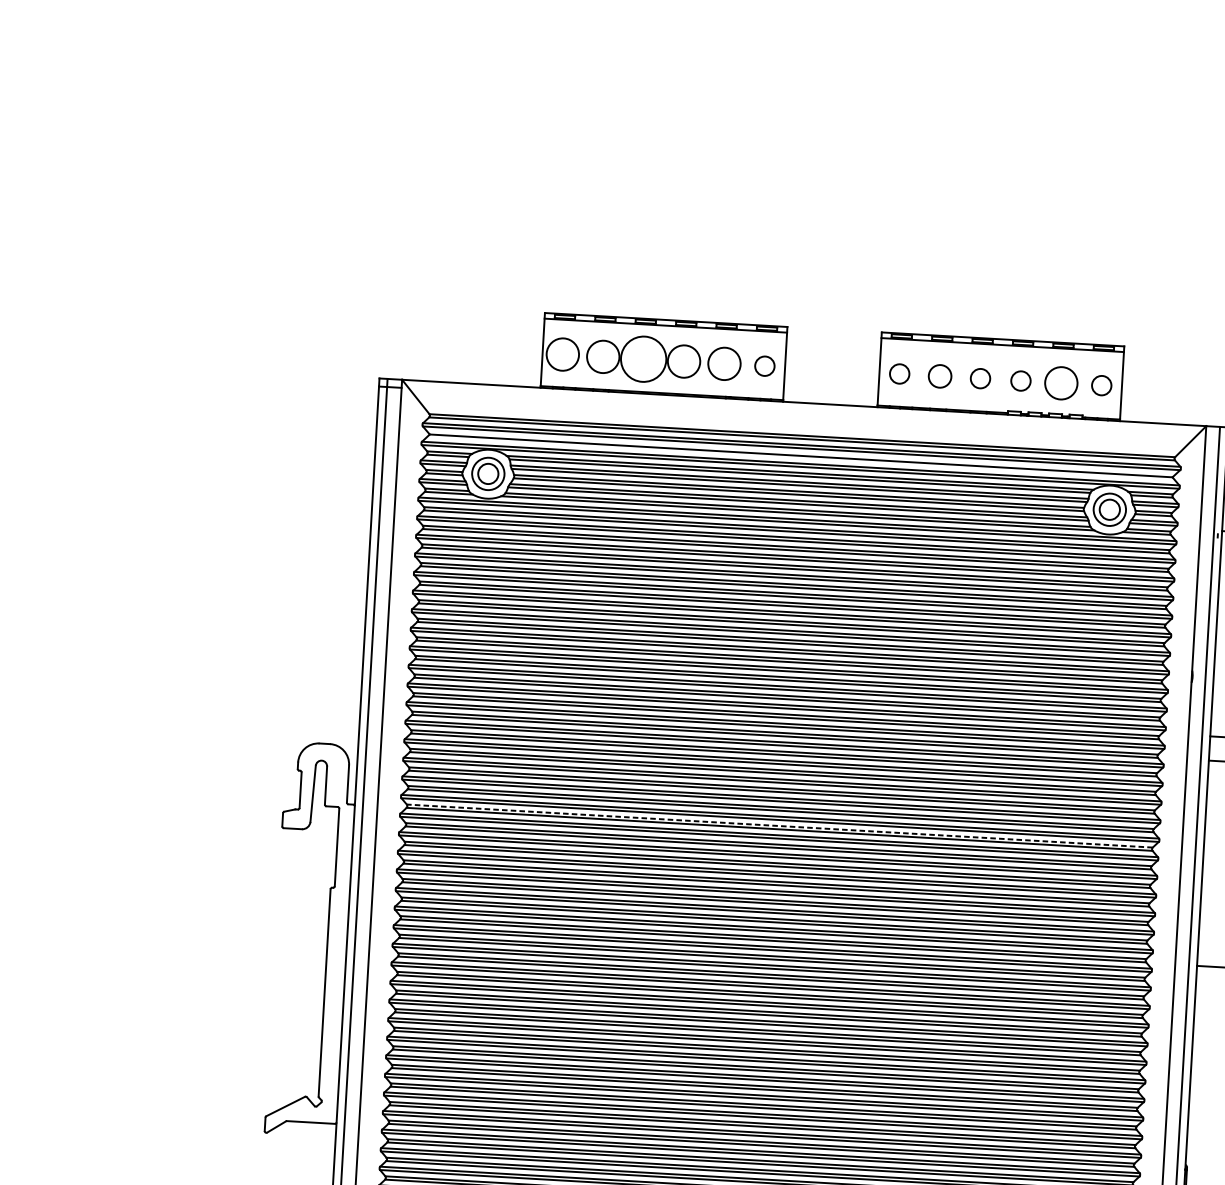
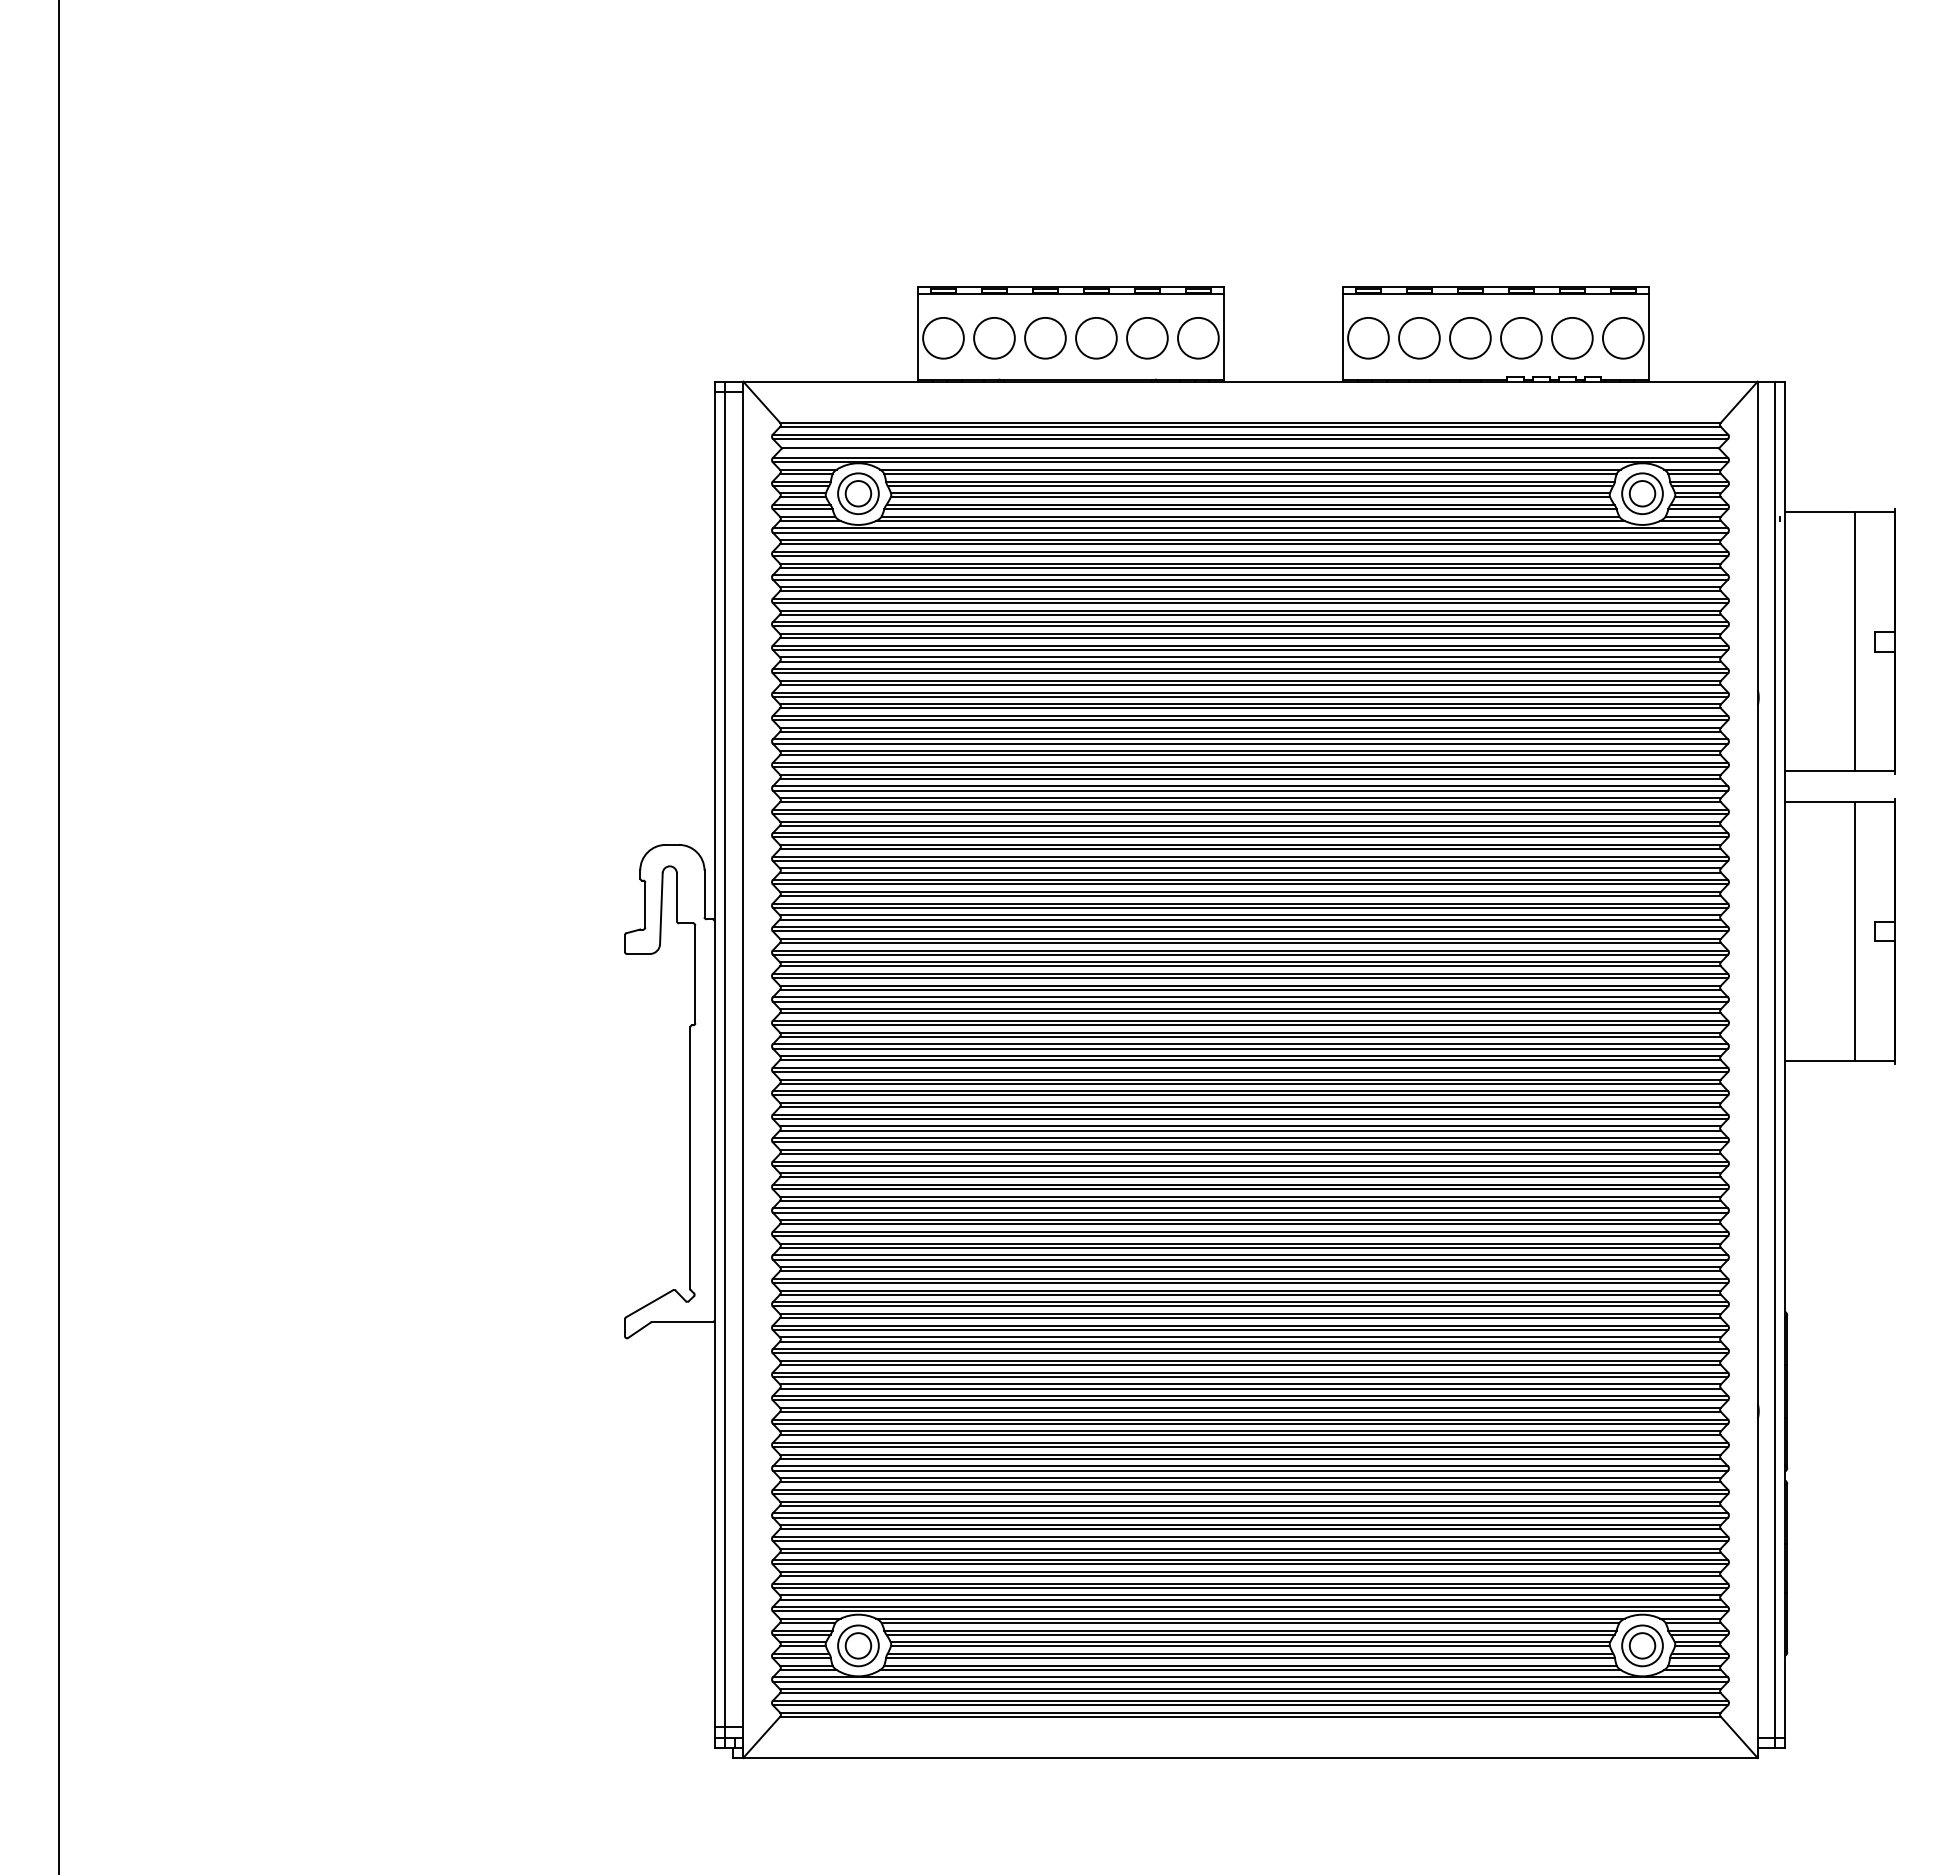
circle: (643, 358) -> (1045, 337), size x0.71
circle: (765, 365) -> (1198, 337), size x1.67
circle: (899, 373) -> (1368, 337), size x1.67
circle: (940, 376) -> (1419, 338), size x1.43
circle: (980, 378) -> (1470, 337), size x1.67
circle: (1020, 381) -> (1521, 338), size x1.67
circle: (1101, 385) -> (1622, 337), size x1.67
line: (779, 826) -> (1250, 915), dashed -> solid

